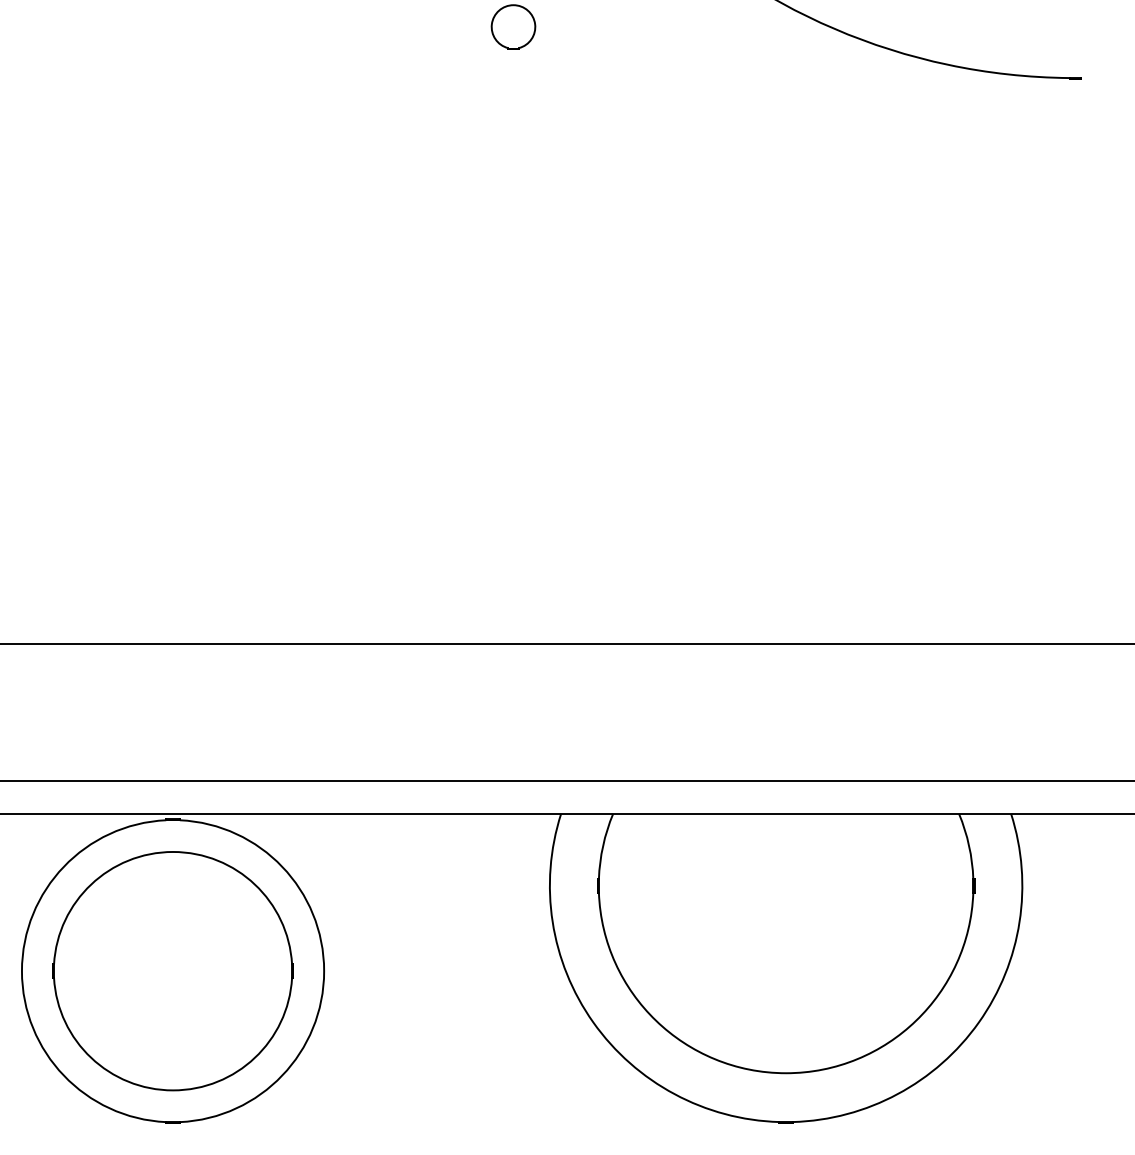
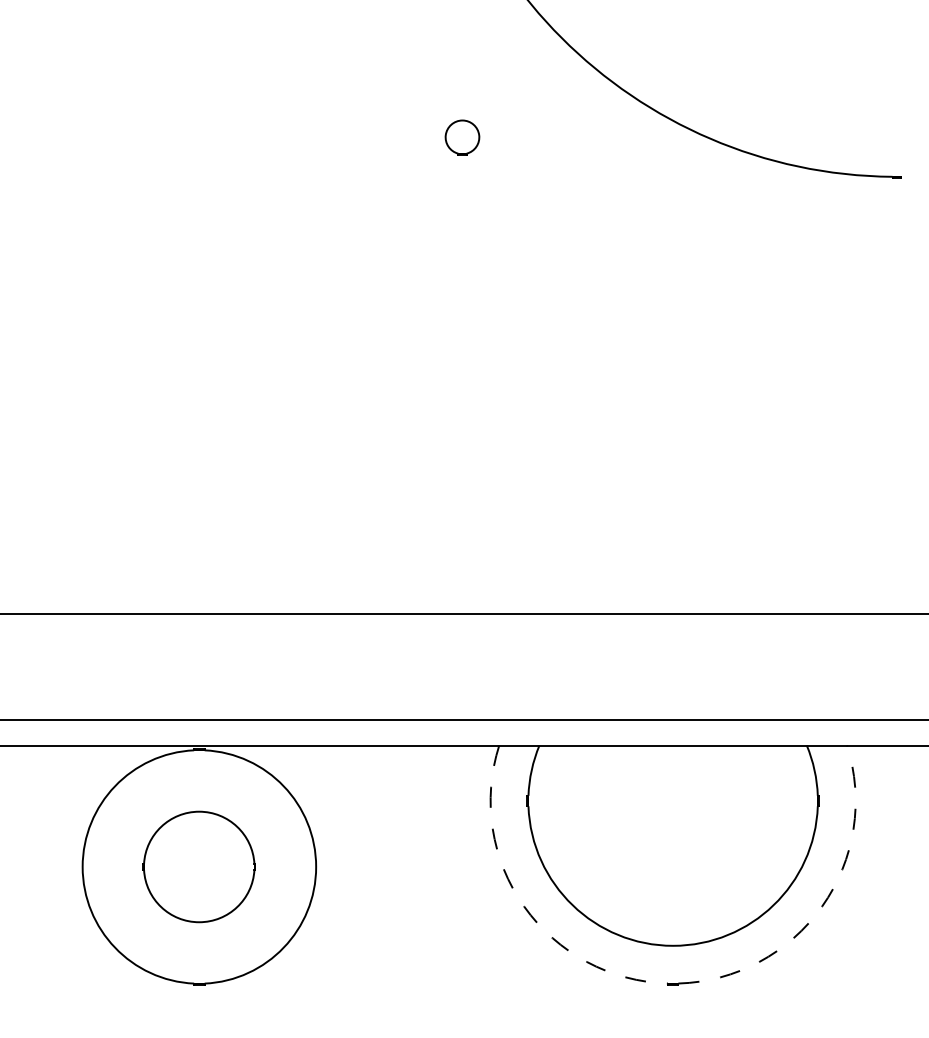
part: (171, 970) -> (198, 866), size x0.6
arc: (593, 1022) -> (524, 906), solid -> dashed
arc: (979, 1022) -> (822, 906), solid -> dashed

